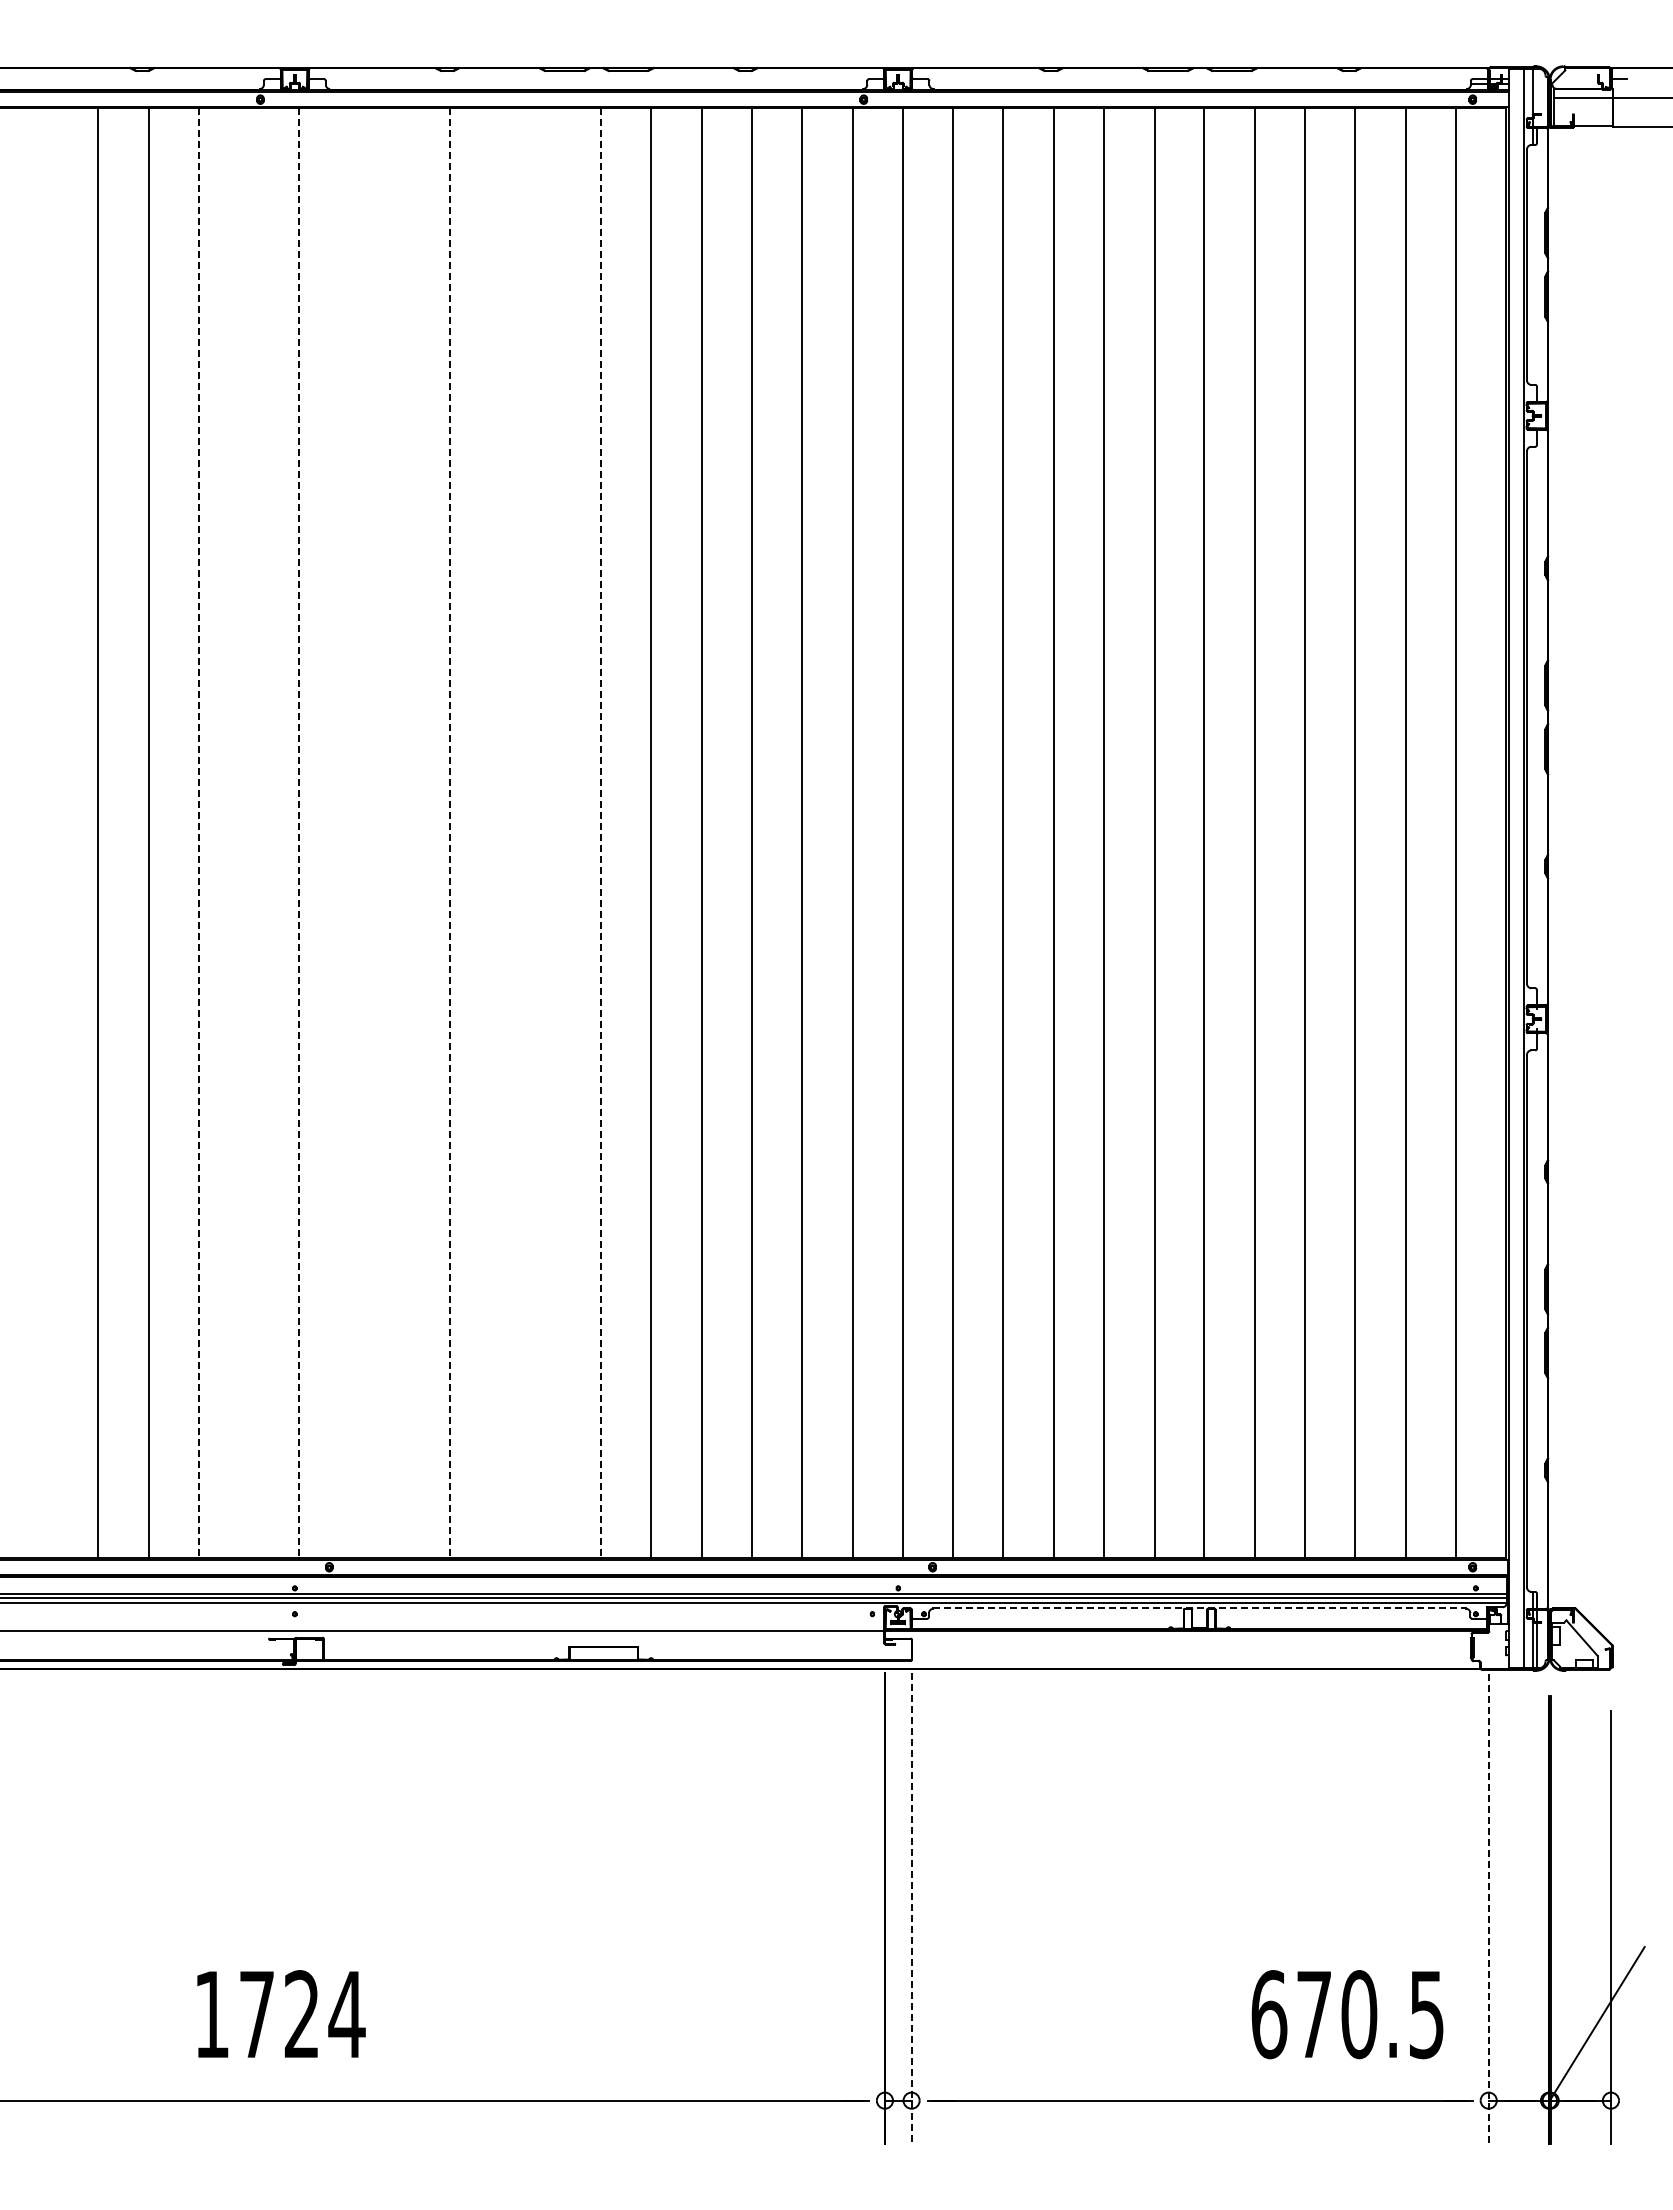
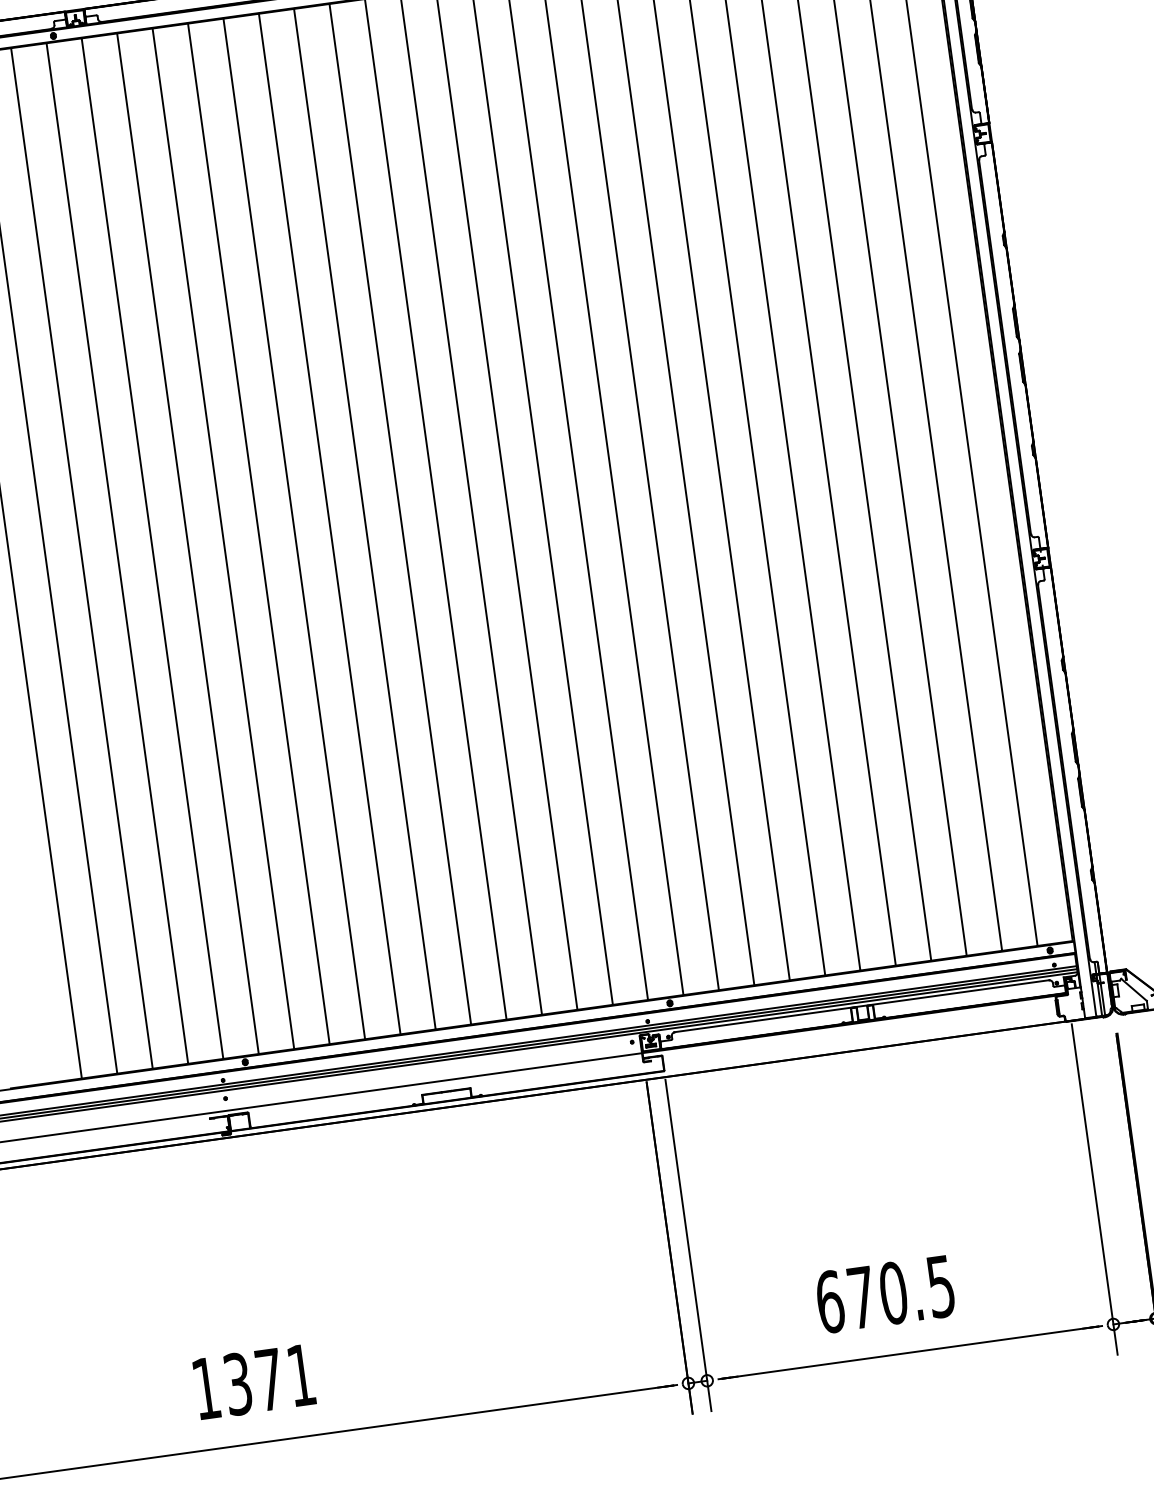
line: (199, 833) -> (82, 558), dashed -> solid
line: (249, 833) -> (117, 553), added
line: (299, 833) -> (152, 548), dashed -> solid
line: (349, 833) -> (187, 543), added
line: (400, 833) -> (223, 538), added
line: (450, 833) -> (258, 533), dashed -> solid
line: (500, 833) -> (294, 529), added
line: (551, 833) -> (330, 524), added
line: (601, 833) -> (365, 519), dashed -> solid
line: (1200, 1608) -> (862, 1006), dashed -> solid
line: (911, 1908) -> (688, 1245), dashed -> solid
line: (1488, 1908) -> (1094, 1189), dashed -> solid
text: (302, 2014) -> (270, 1379), 1724 -> 1371
text: (1347, 2014) -> (885, 1294), moved

